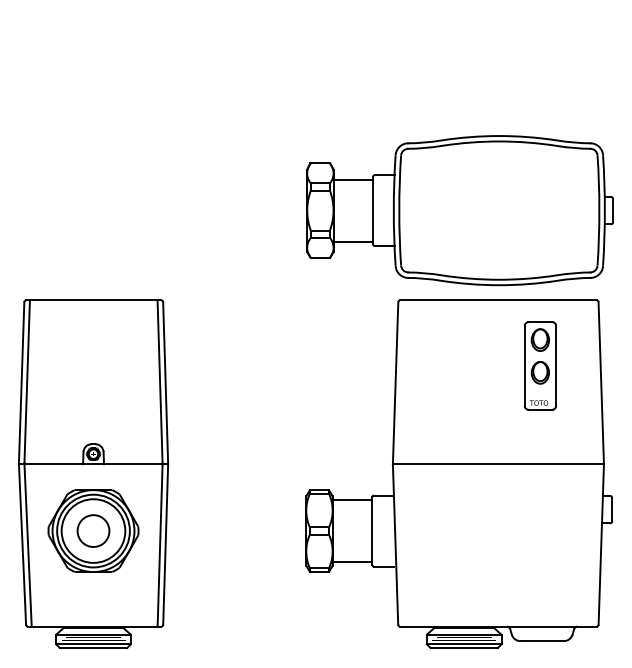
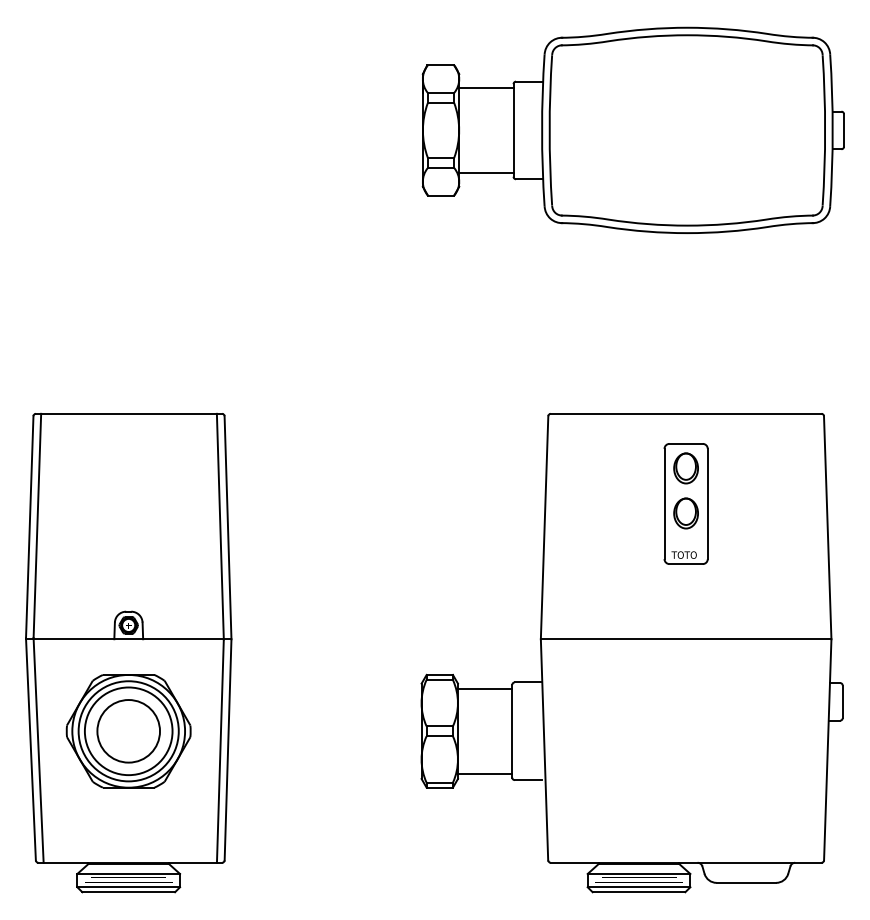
part: (459, 210) -> (632, 130), moved
part: (539, 365) -> (684, 503), moved
circle: (93, 530) -> (128, 730), size x1.43

